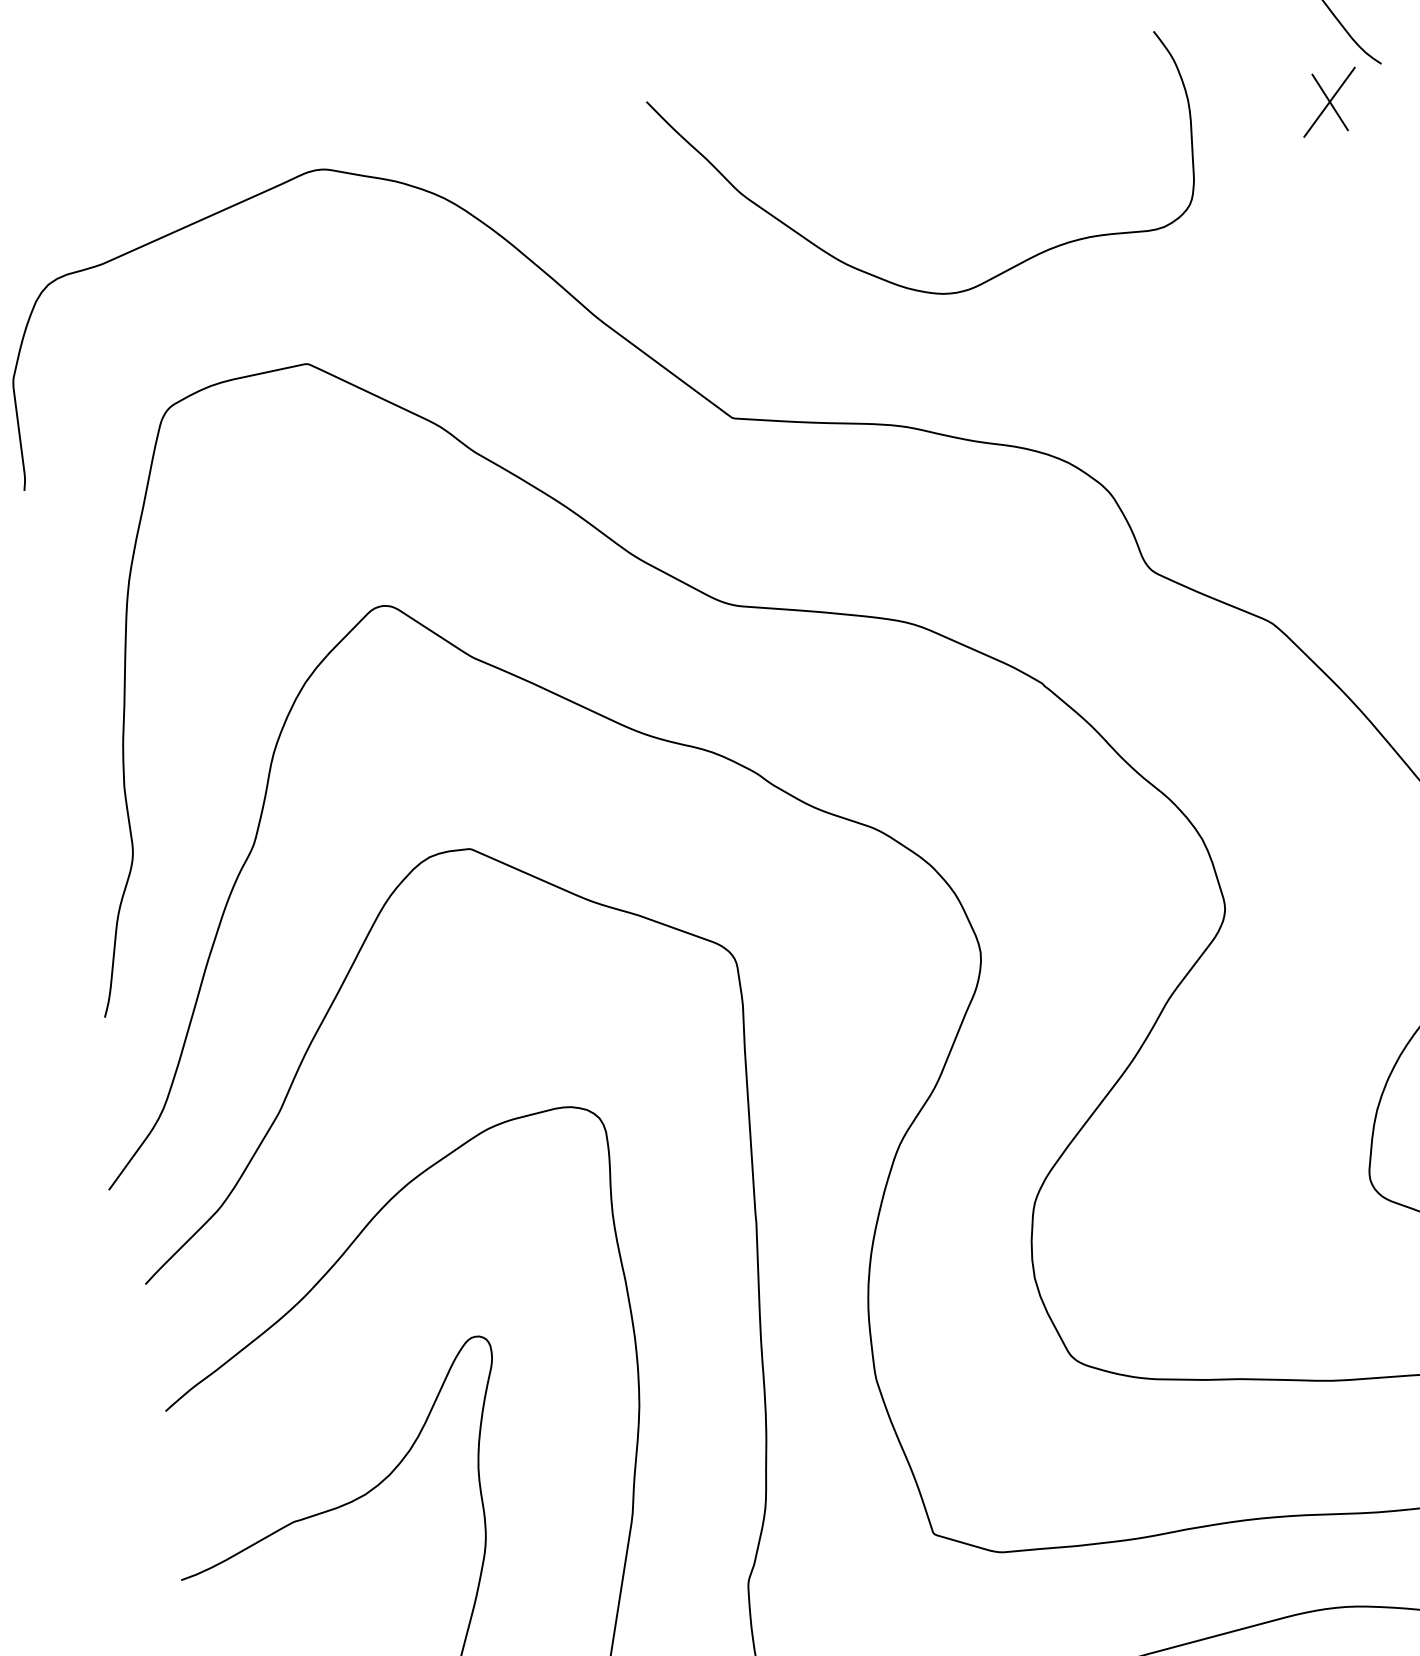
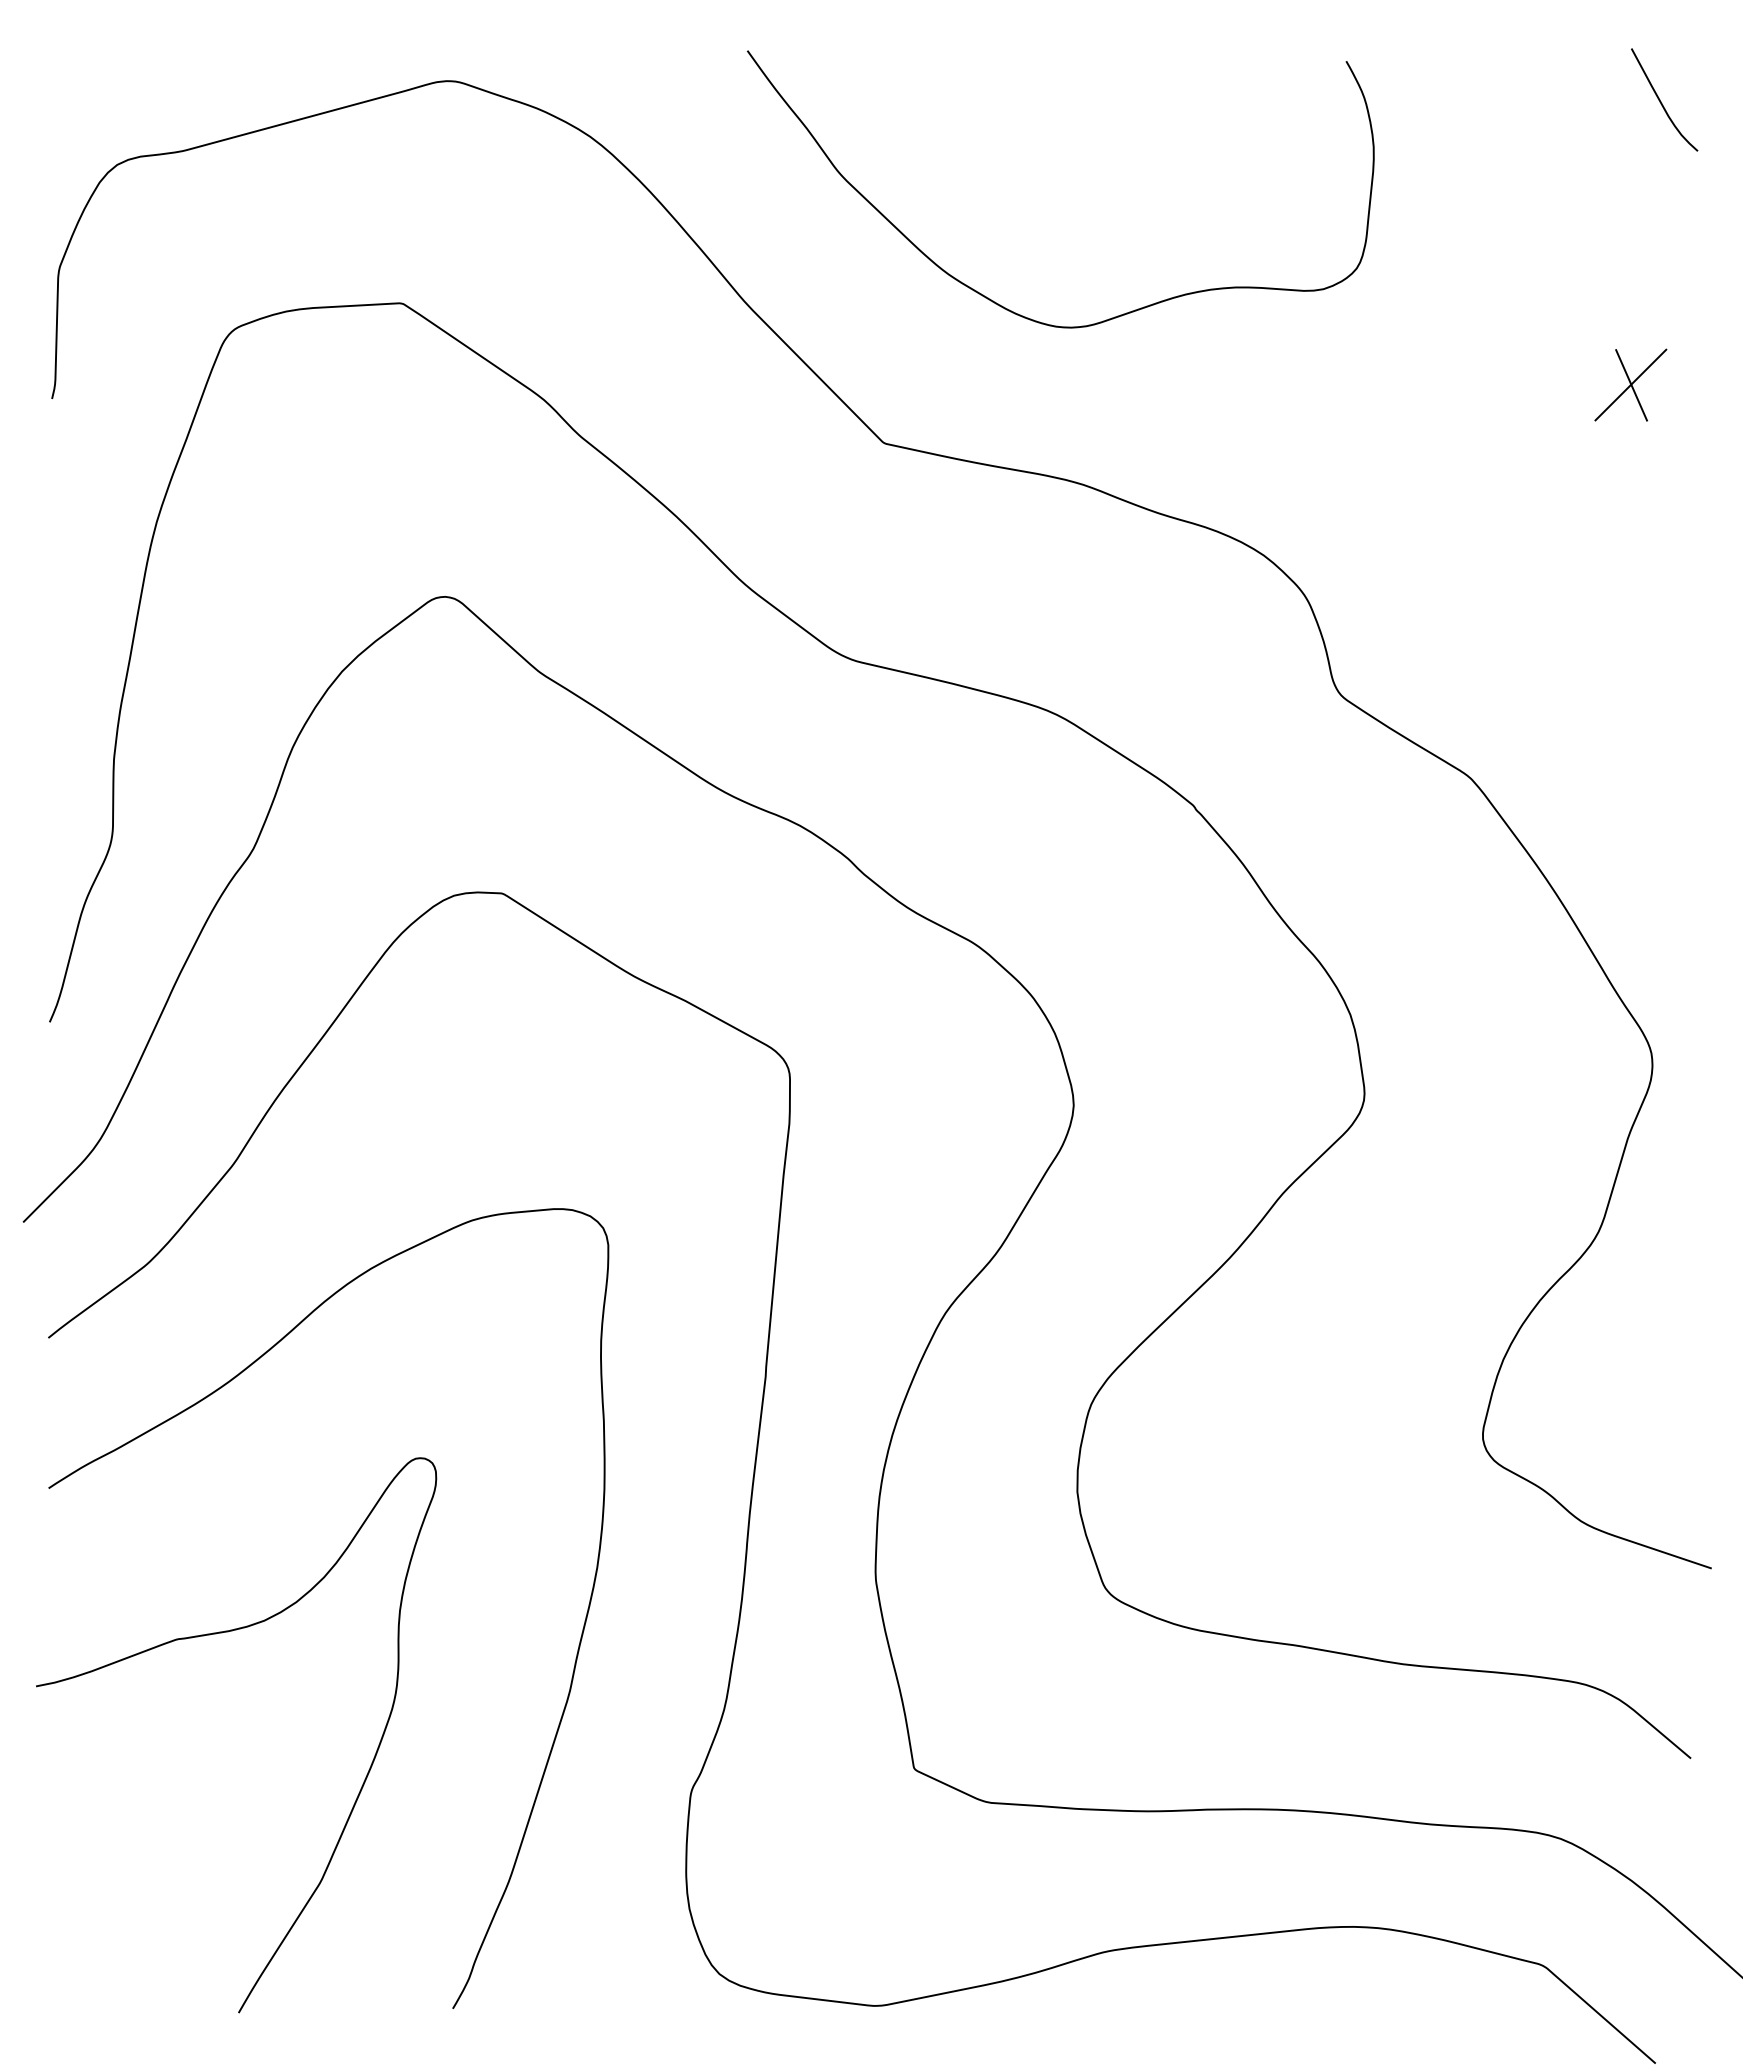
part: (1329, 101) -> (1630, 384), moved
curve: (887, 280) -> (993, 300), moved

